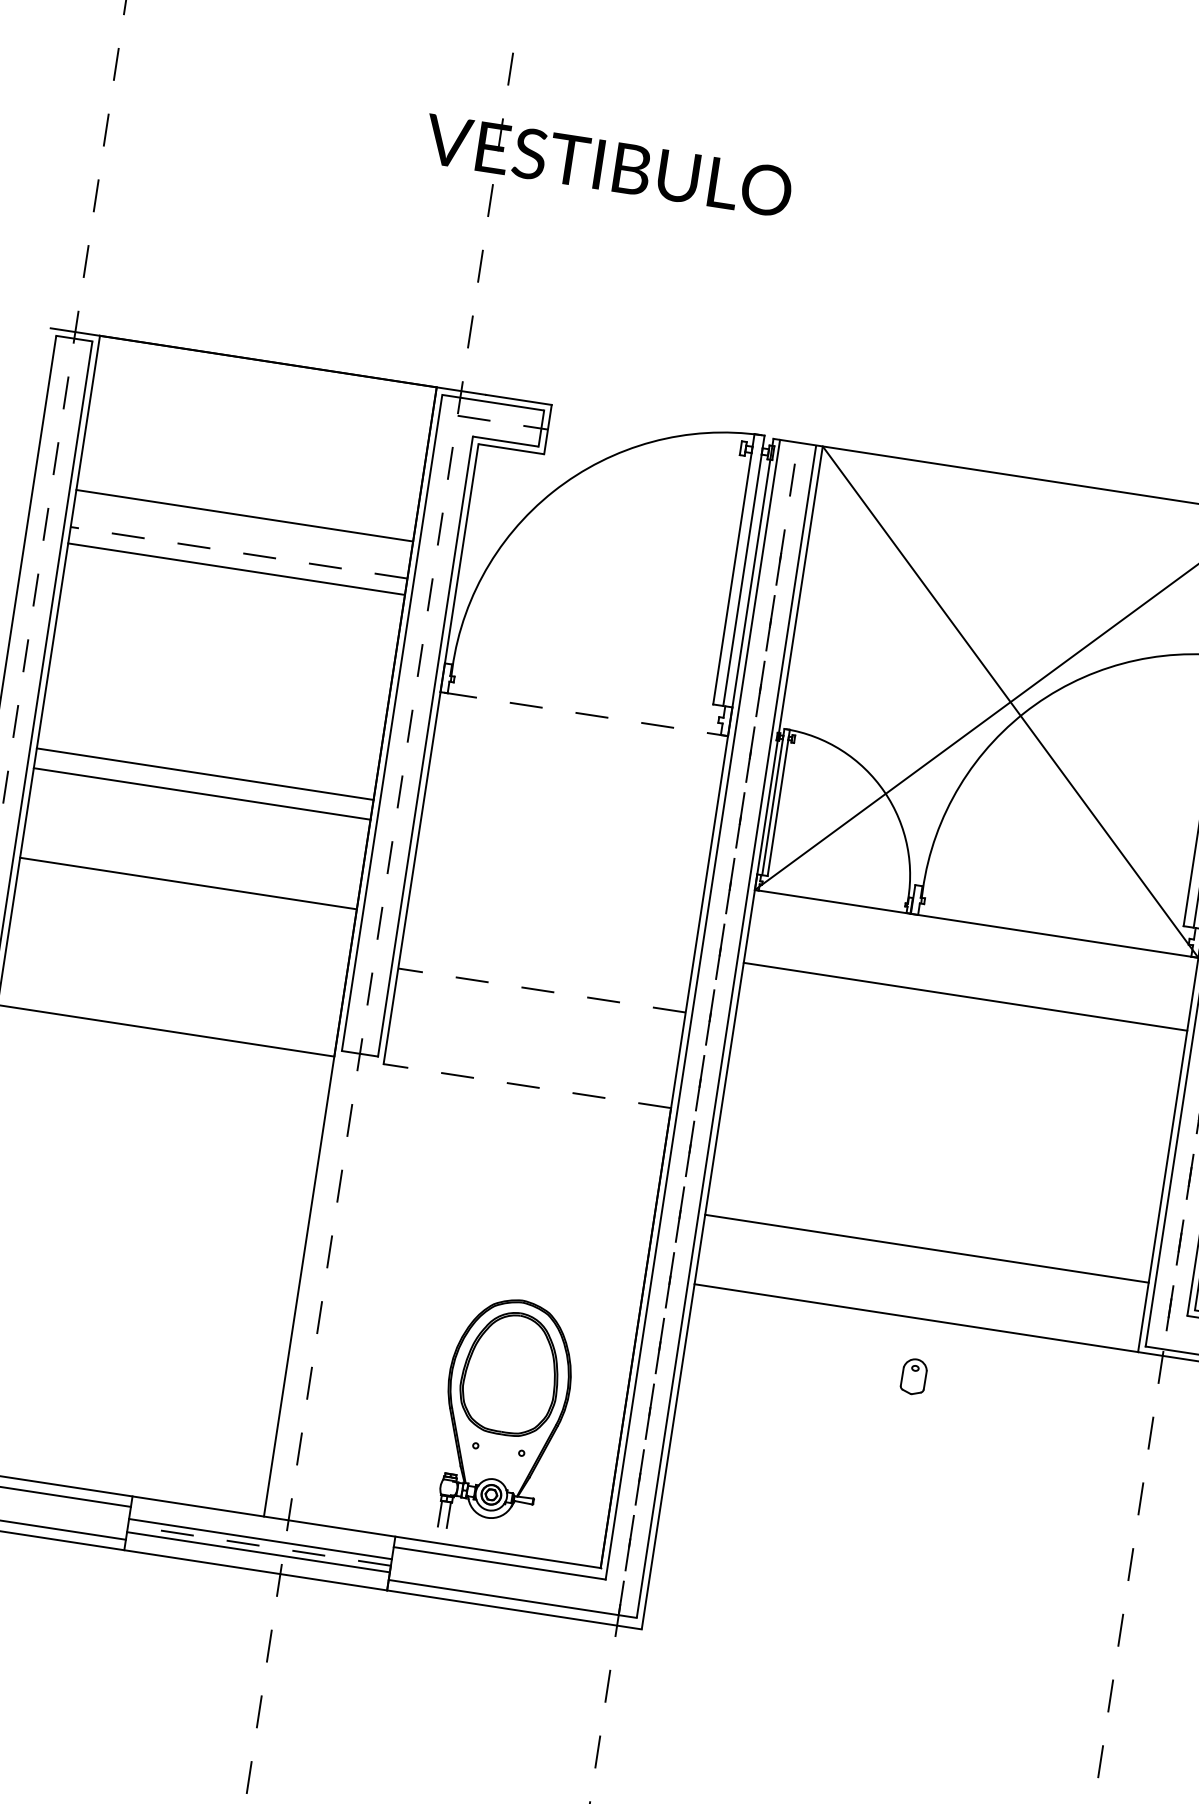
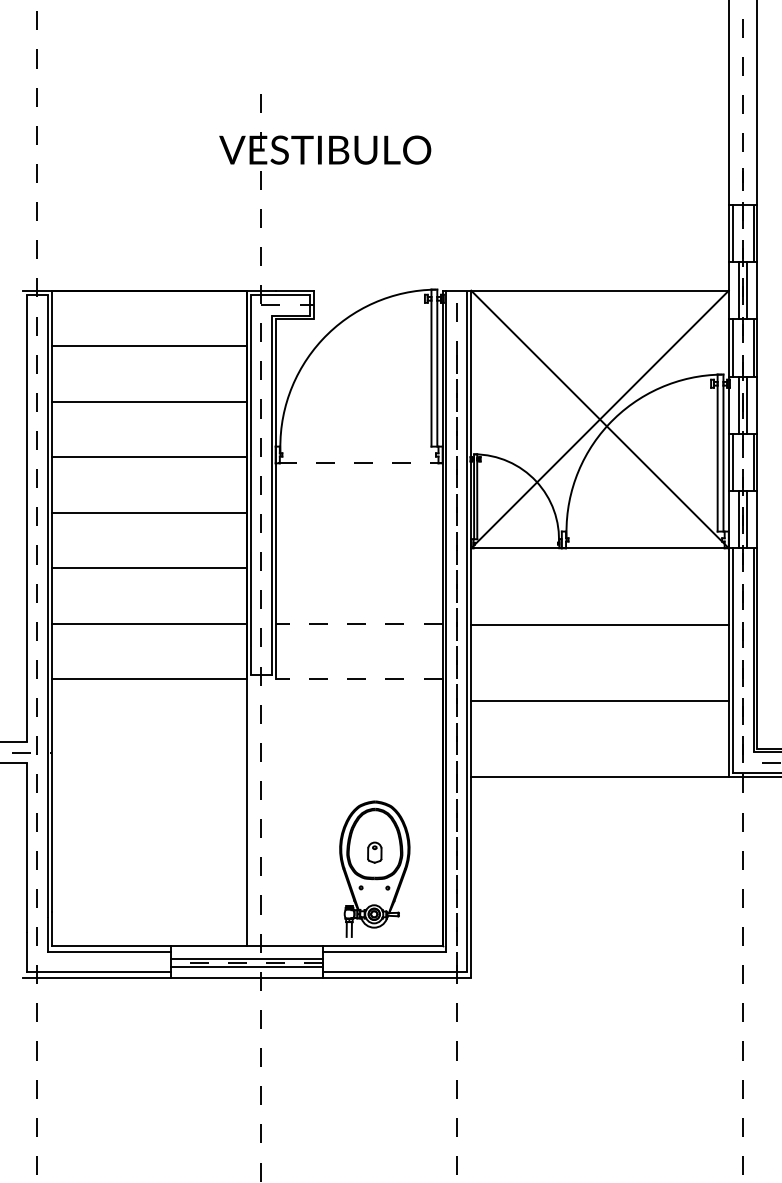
line: (245, 516) -> (149, 346), moved
line: (239, 552) -> (149, 401), dashed -> solid
line: (236, 569) -> (149, 457), moved
line: (205, 774) -> (149, 568), moved
line: (202, 793) -> (149, 512), moved
line: (188, 883) -> (149, 623), moved
line: (964, 996) -> (599, 624), moved
line: (926, 1247) -> (599, 700), moved
part: (913, 1376) -> (374, 852), moved

